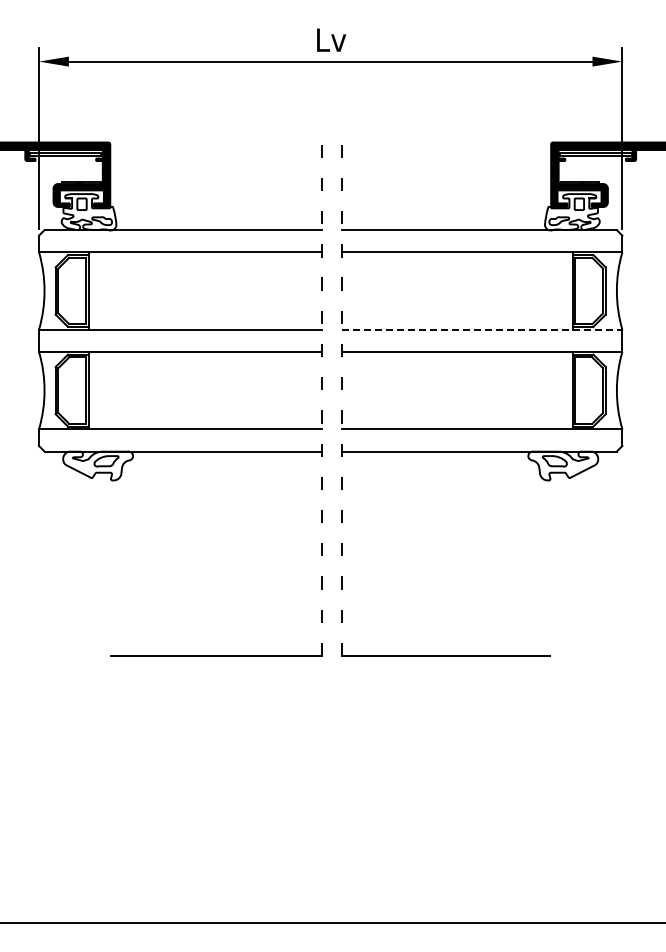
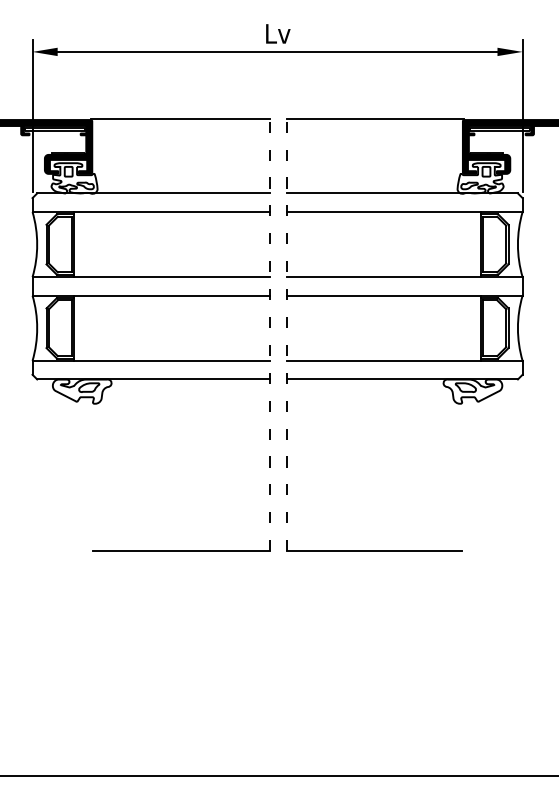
line: (214, 141) -> (179, 119), added
line: (446, 141) -> (374, 119), added
line: (482, 329) -> (405, 276), dashed -> solid

